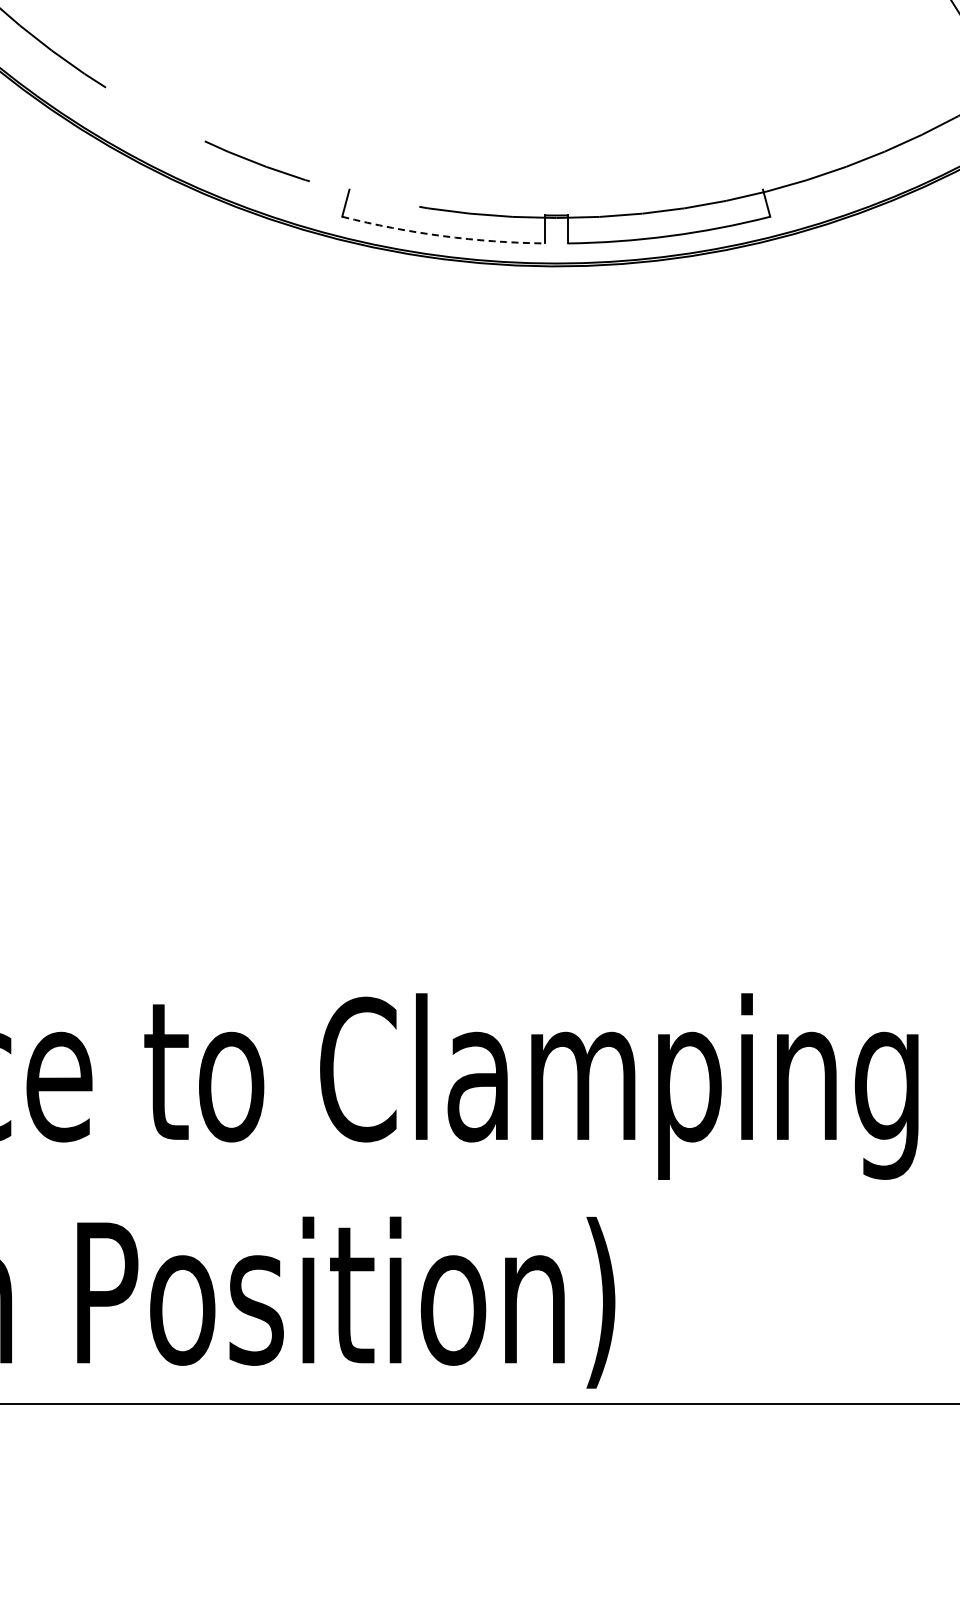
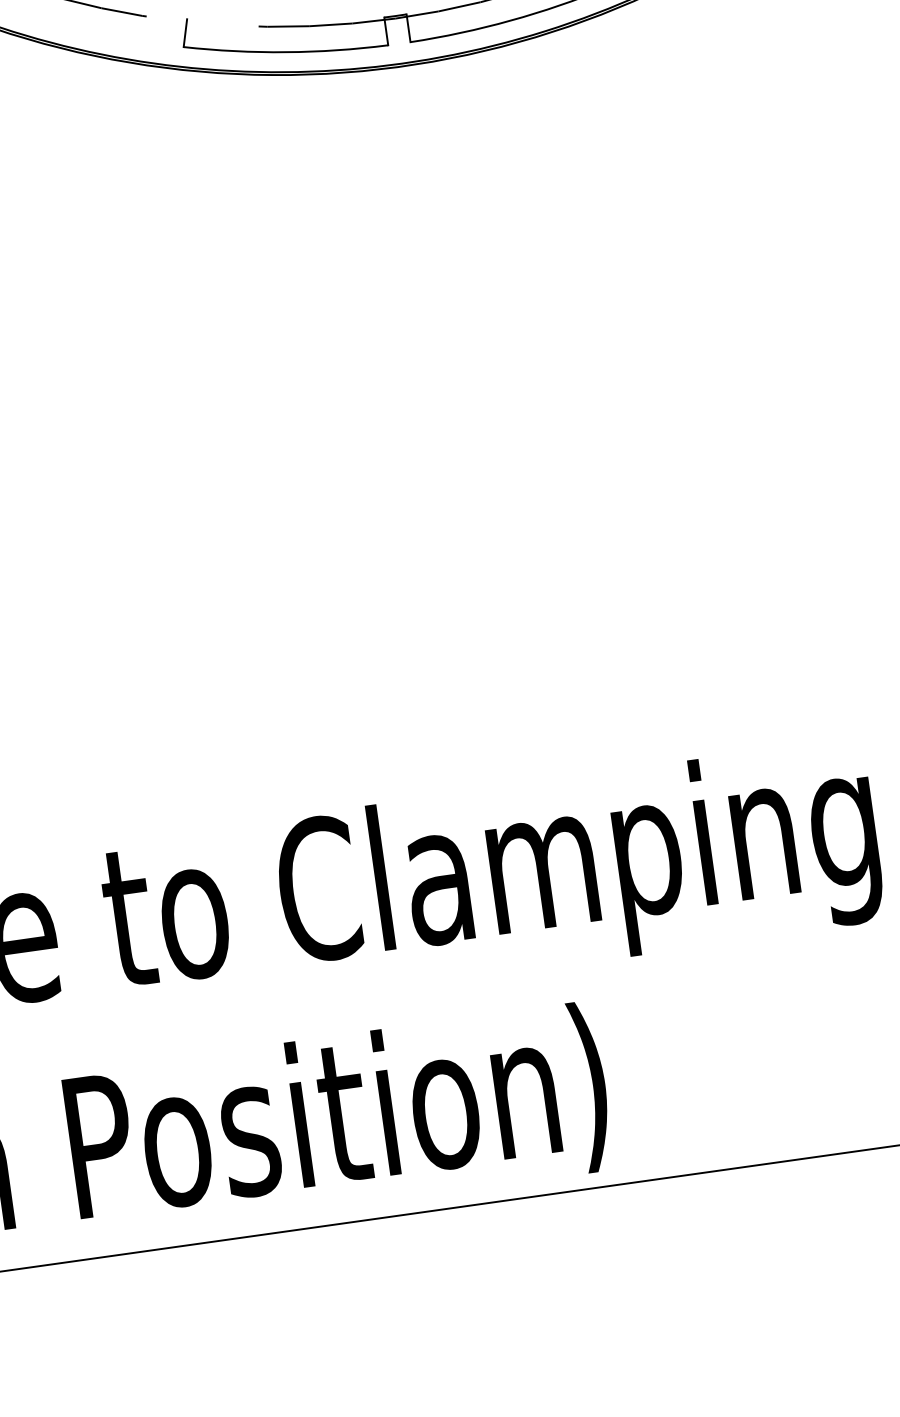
arc: (442, 236) -> (285, 52), dashed -> solid

